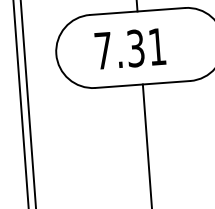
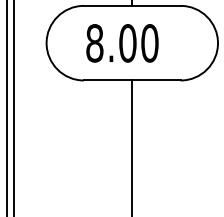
text: (130, 48) -> (122, 43), 7.31 -> 8.00

